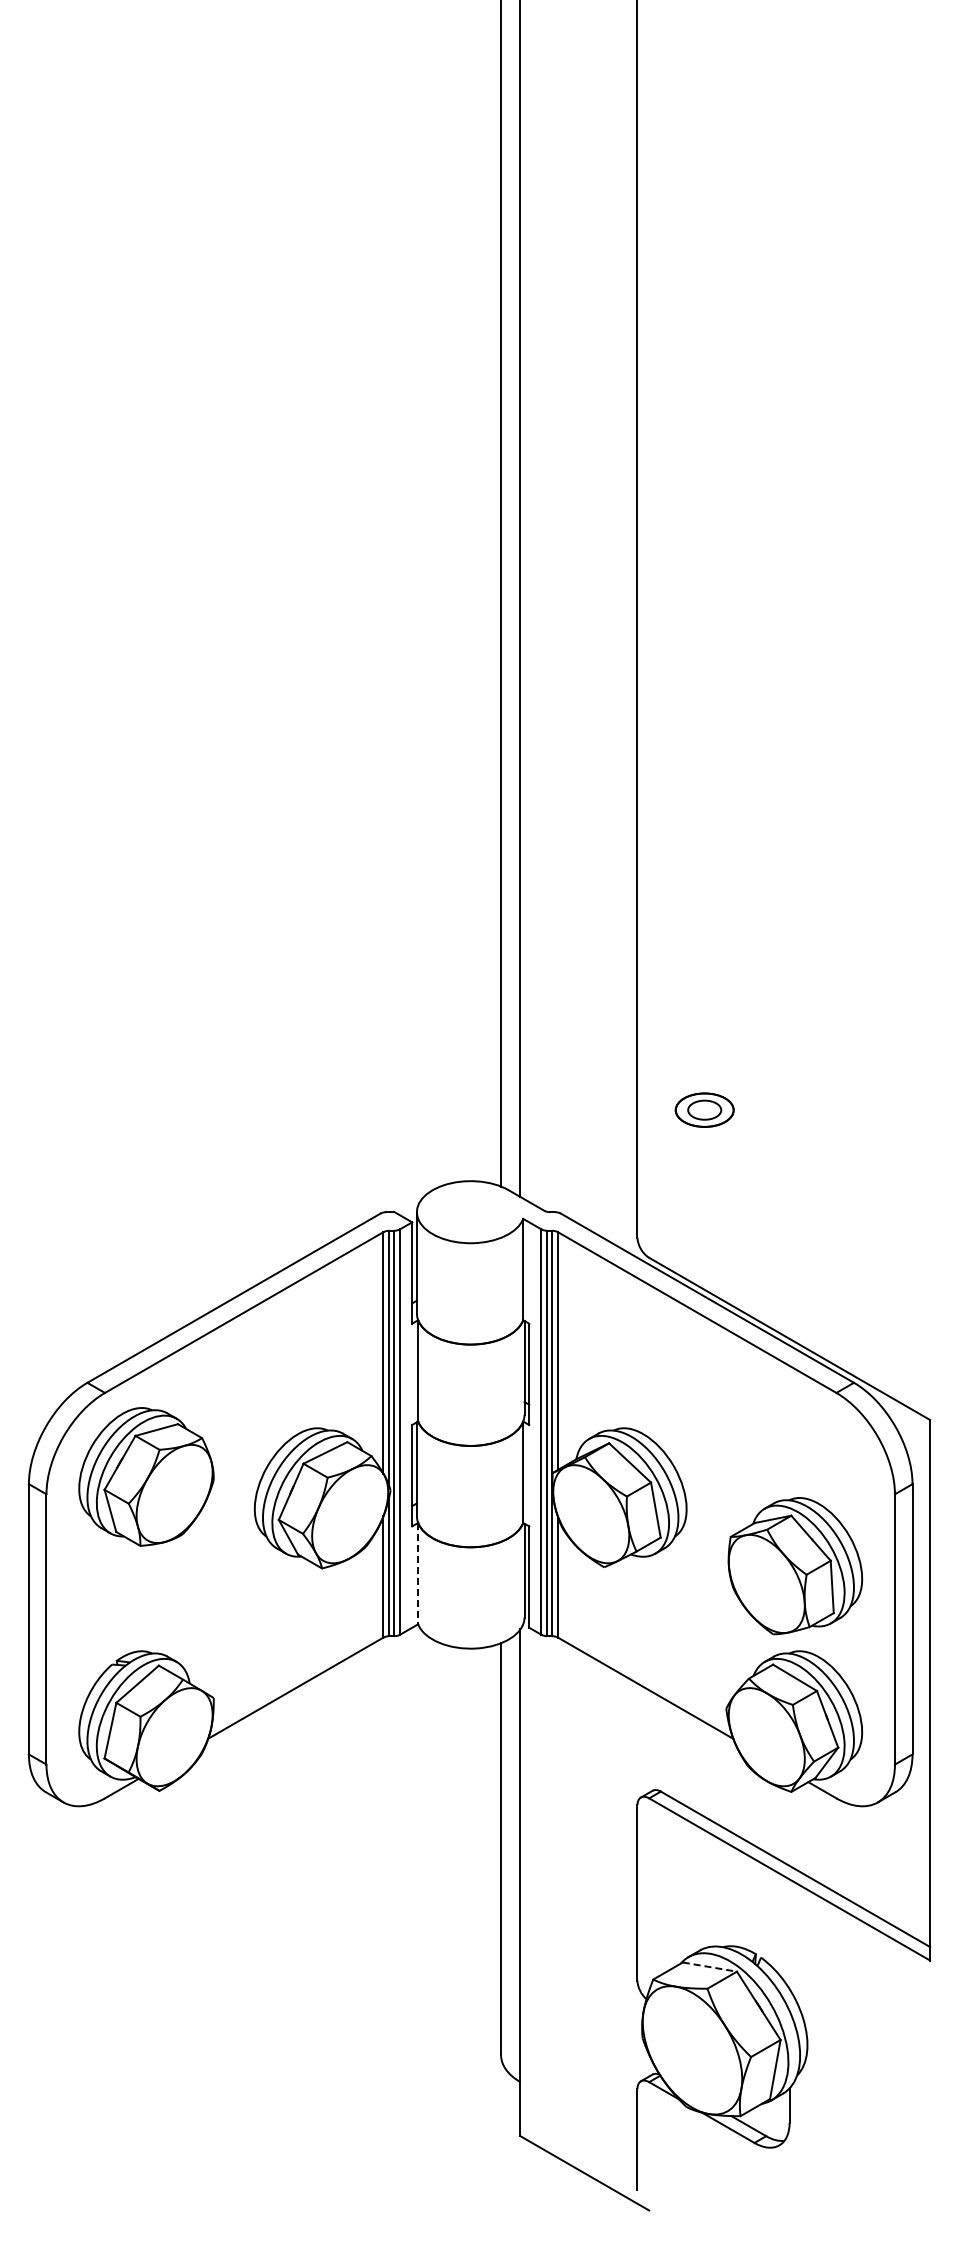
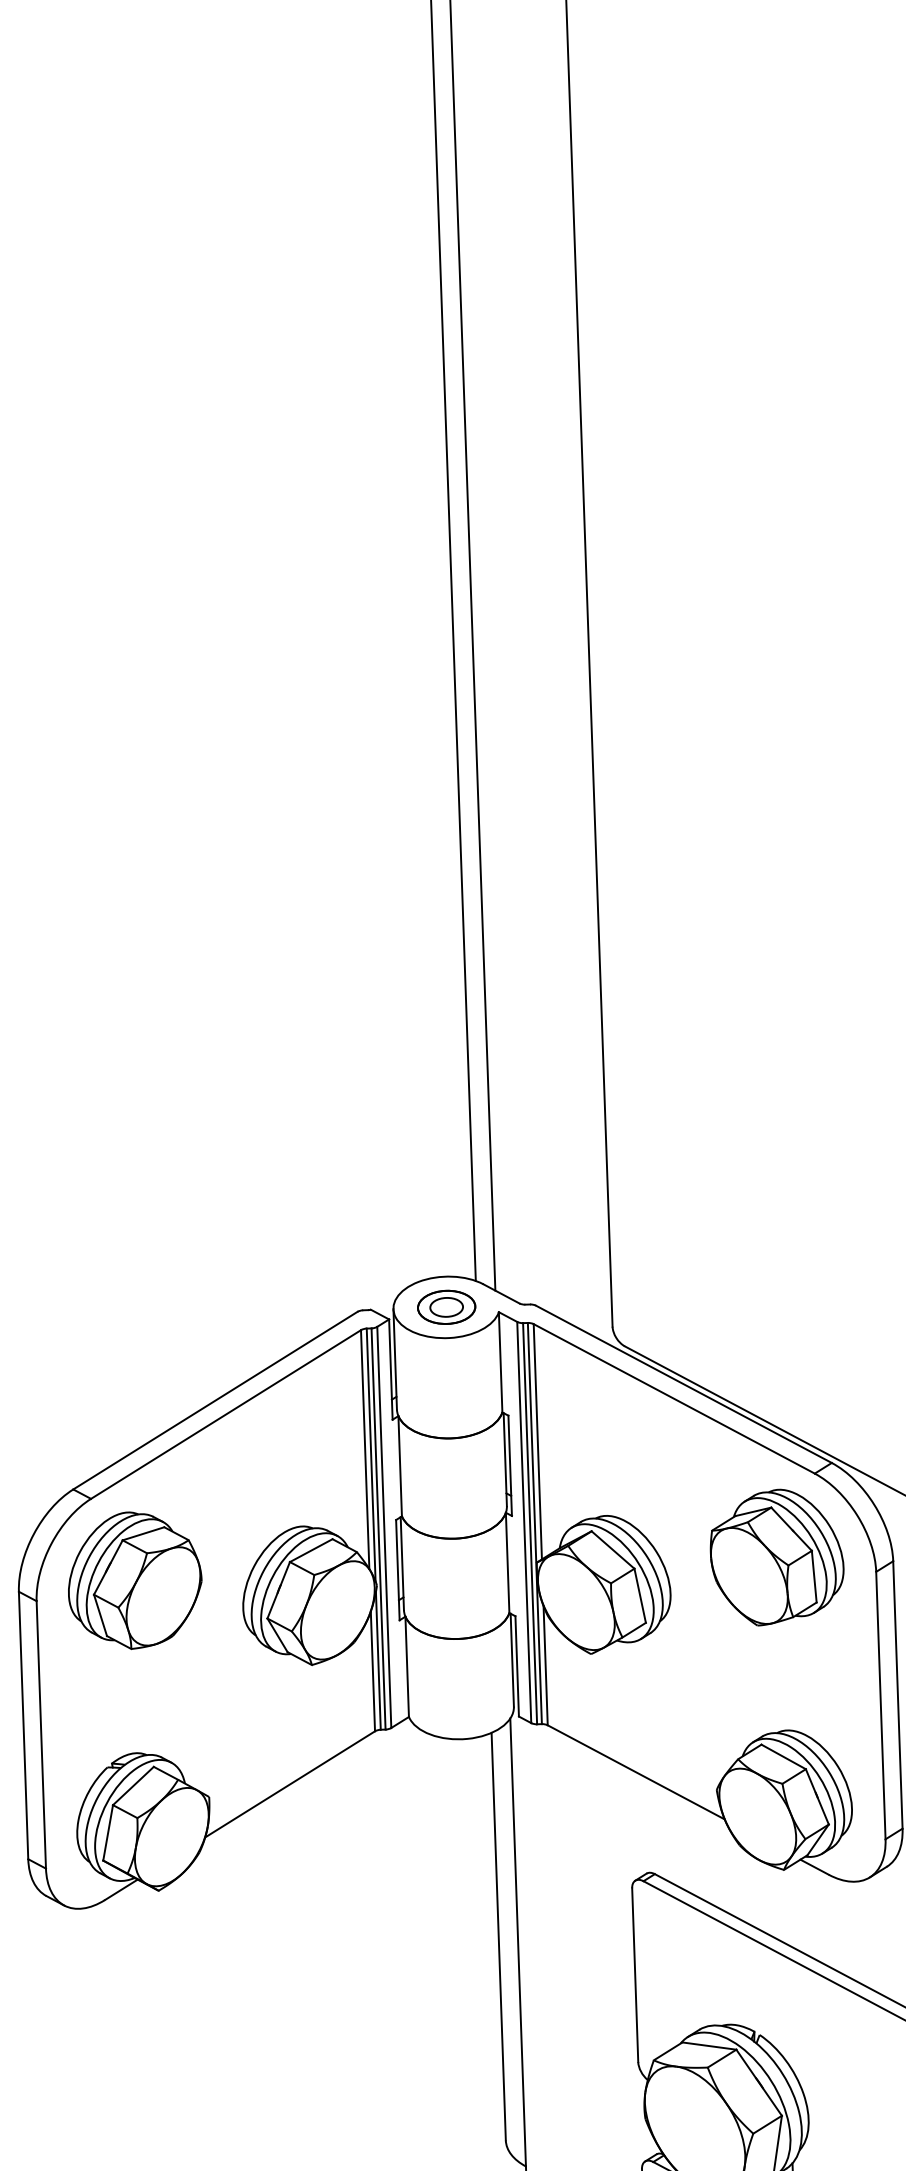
part: (704, 1109) -> (446, 1306), moved
part: (795, 1566) -> (777, 1557), moved
line: (418, 1573) -> (407, 1666), dashed -> solid
line: (710, 1967) -> (710, 2046), dashed -> solid

